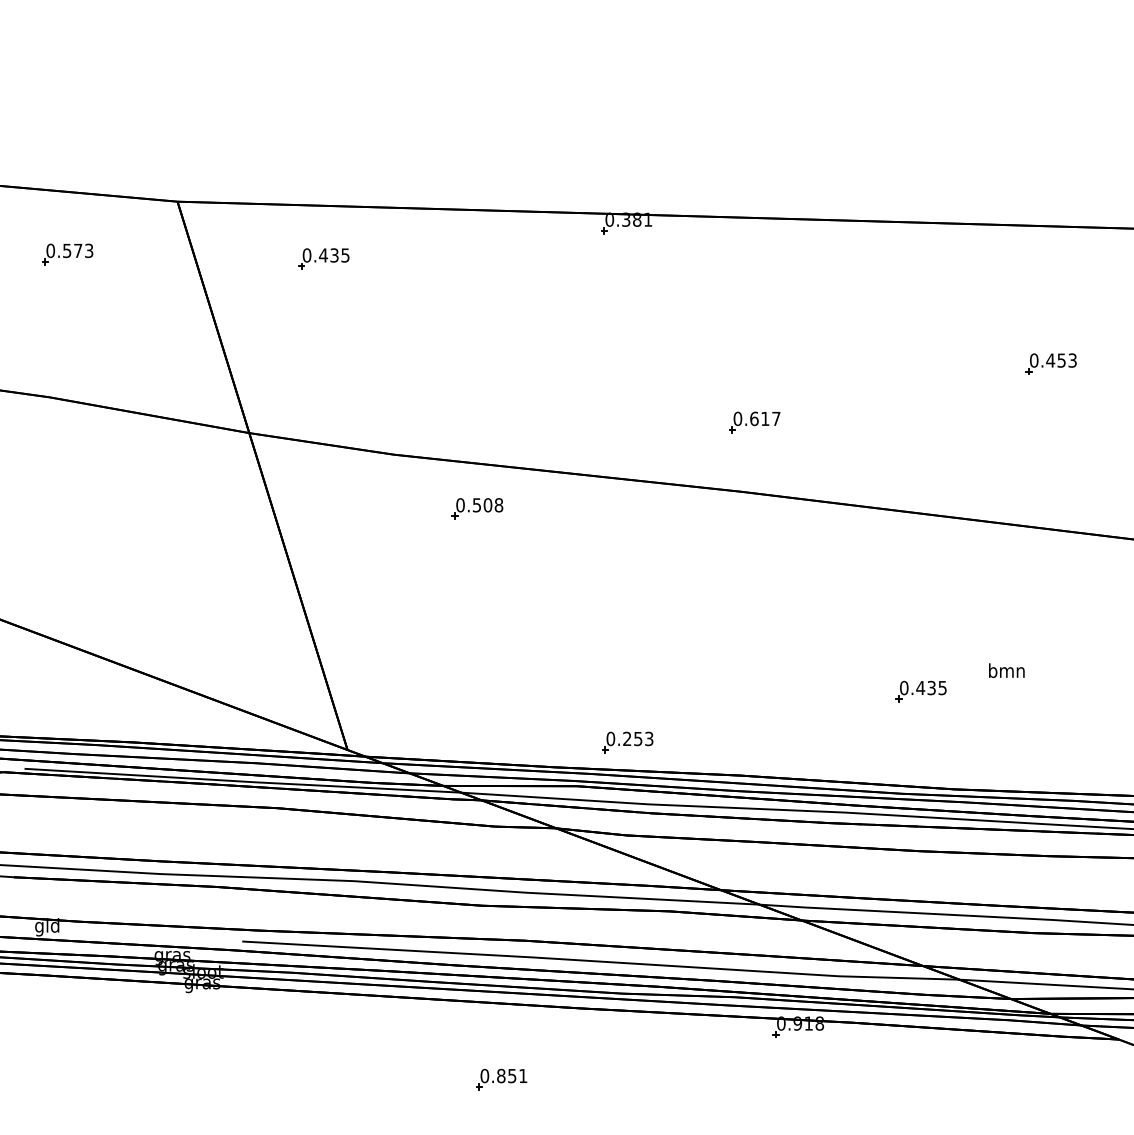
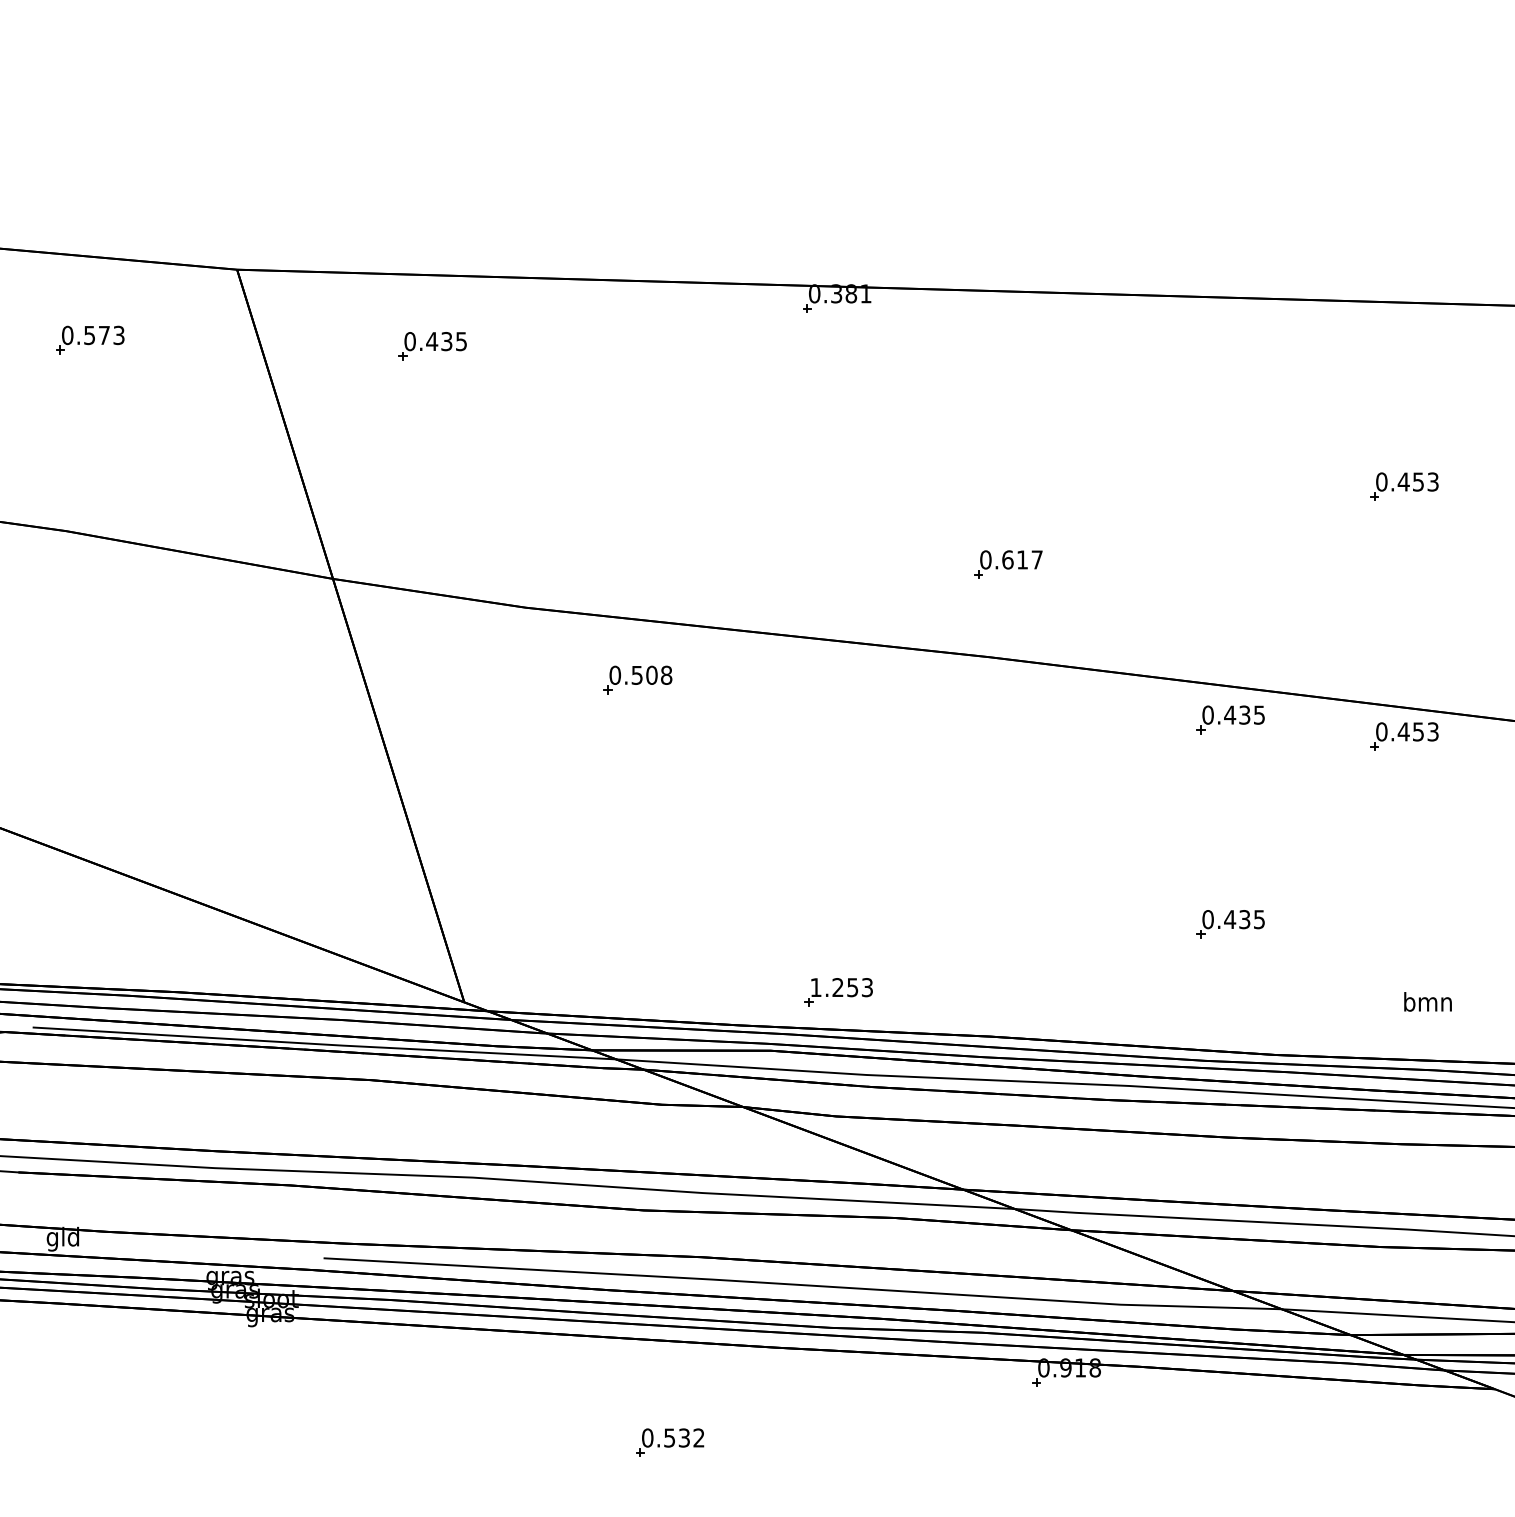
part: (920, 538) -> (1229, 719), added
part: (1050, 550) -> (1403, 735), added
text: (1006, 670) -> (1427, 1001), moved
text: (610, 738) -> (815, 986), 0.253 -> 1.253
text: (512, 1075) -> (684, 1437), 0.851 -> 0.532

